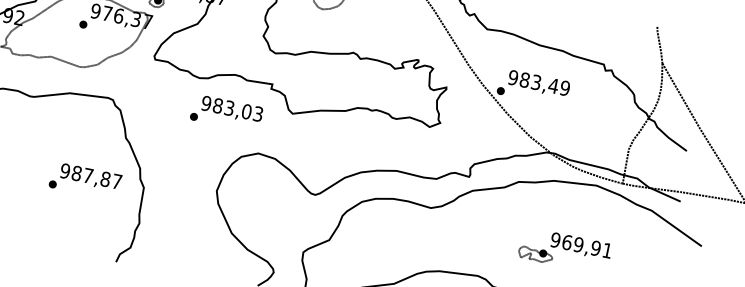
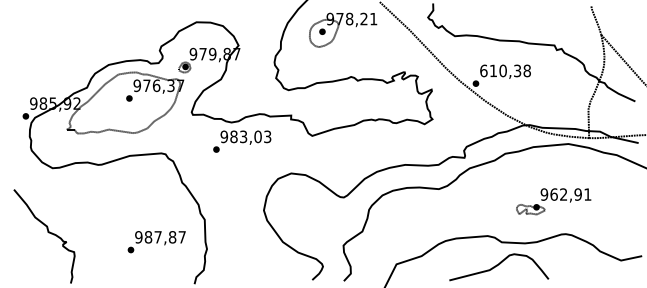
text: (539, 82) -> (505, 70), 983,49 -> 610,38
text: (227, 113) -> (242, 141), moved
text: (85, 181) -> (156, 242), moved
text: (578, 244) -> (563, 194), 969,91 -> 962,91

